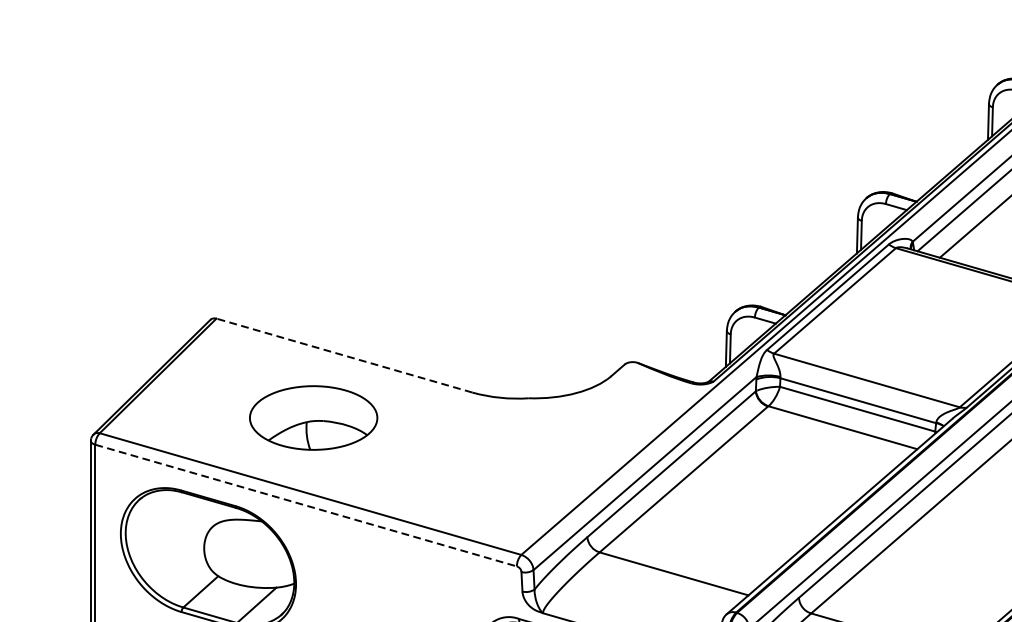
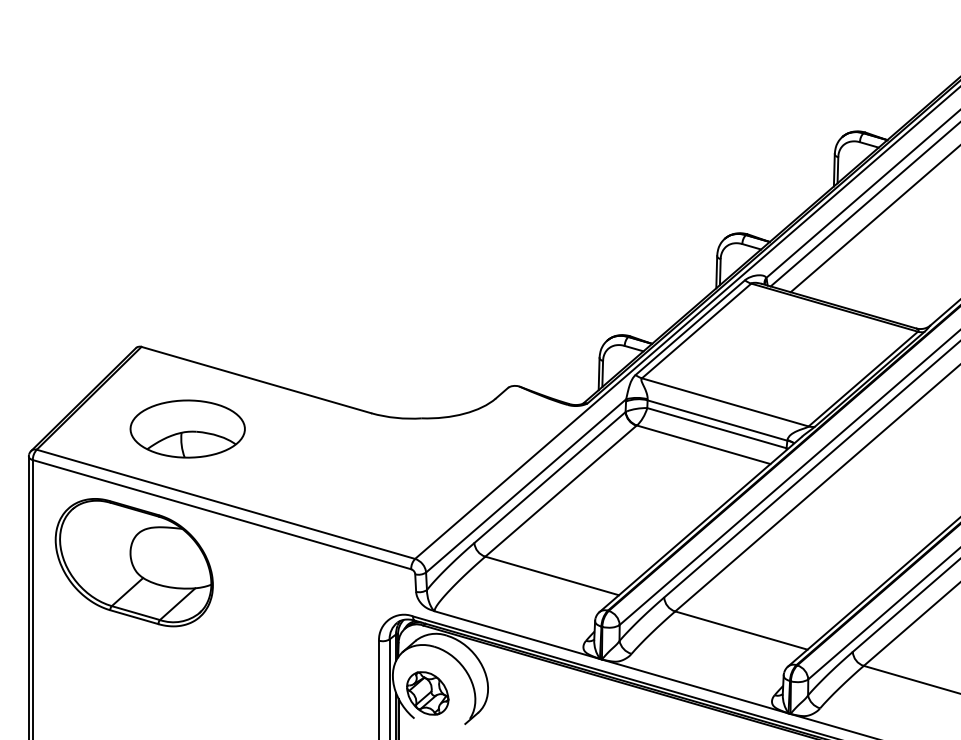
line: (344, 356) -> (256, 380), dashed -> solid
part: (313, 417) -> (187, 428), moved
line: (305, 505) -> (221, 514), dashed -> solid

